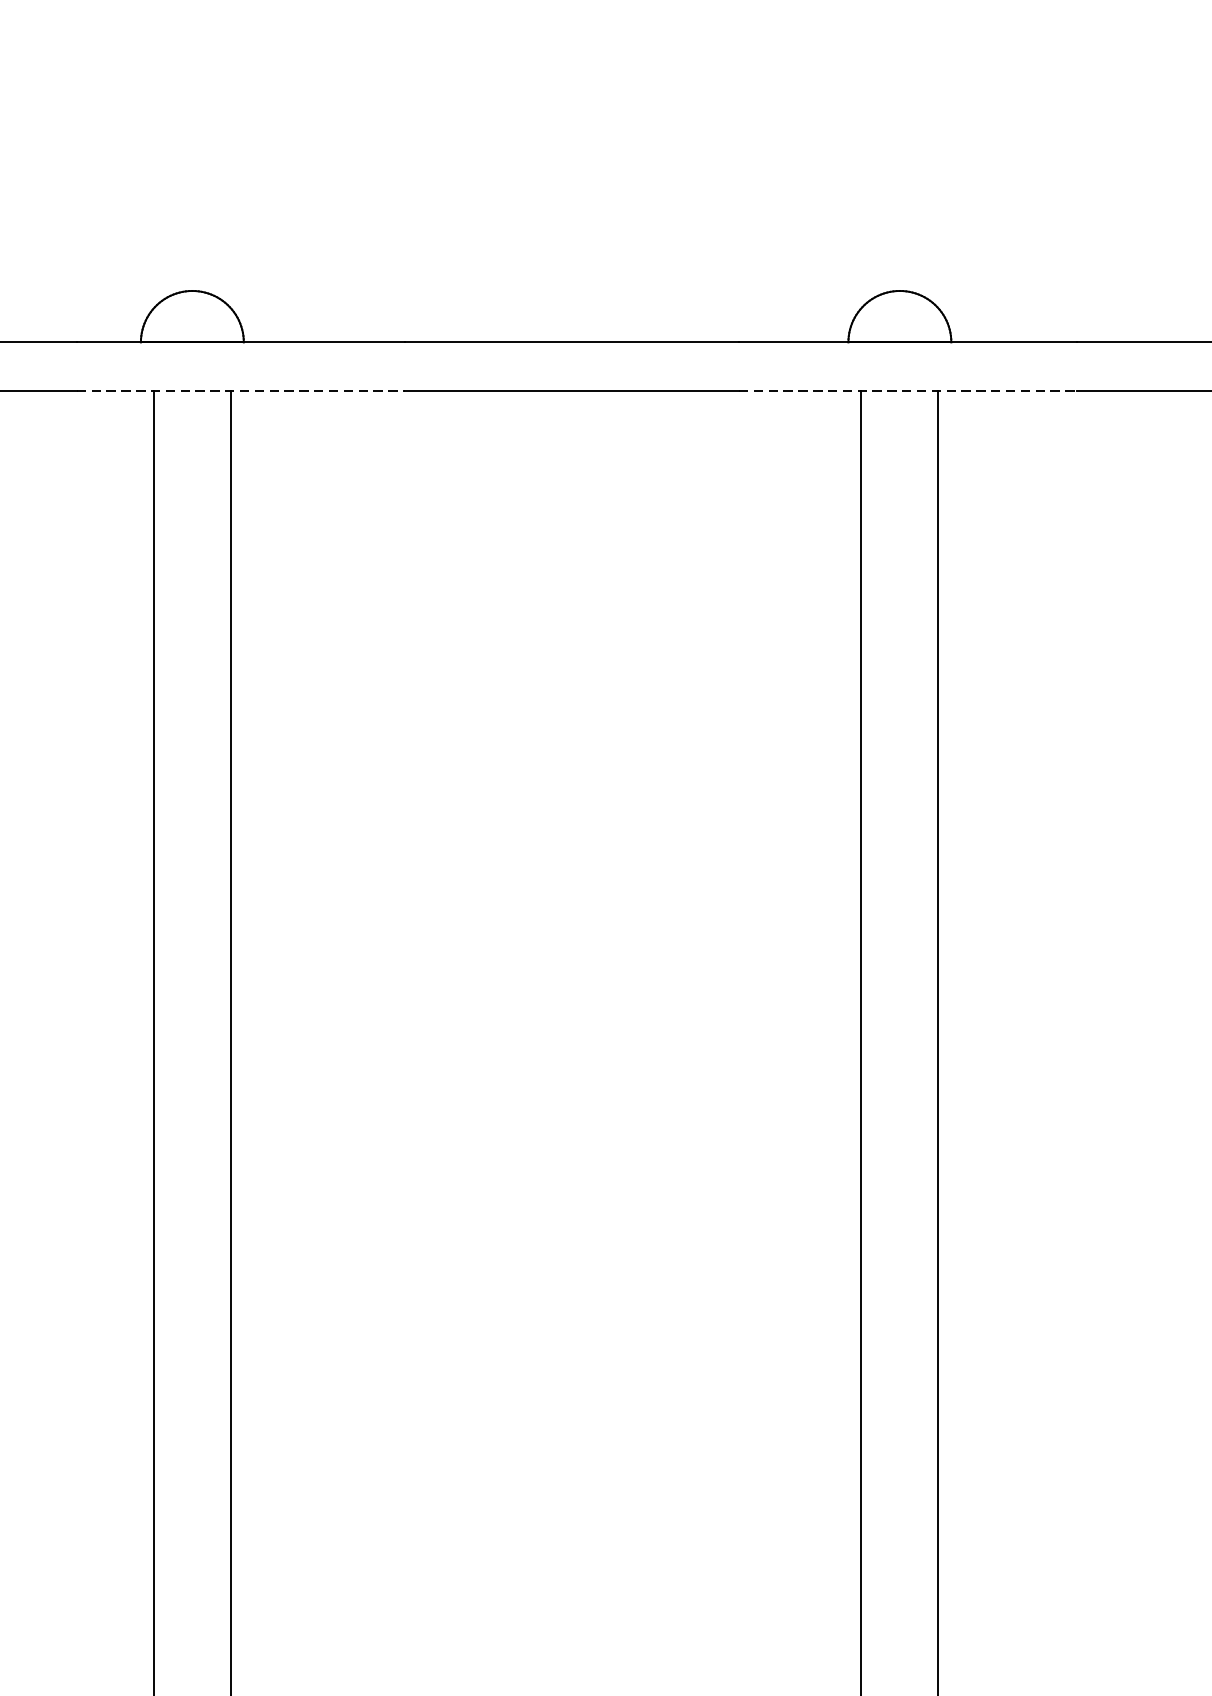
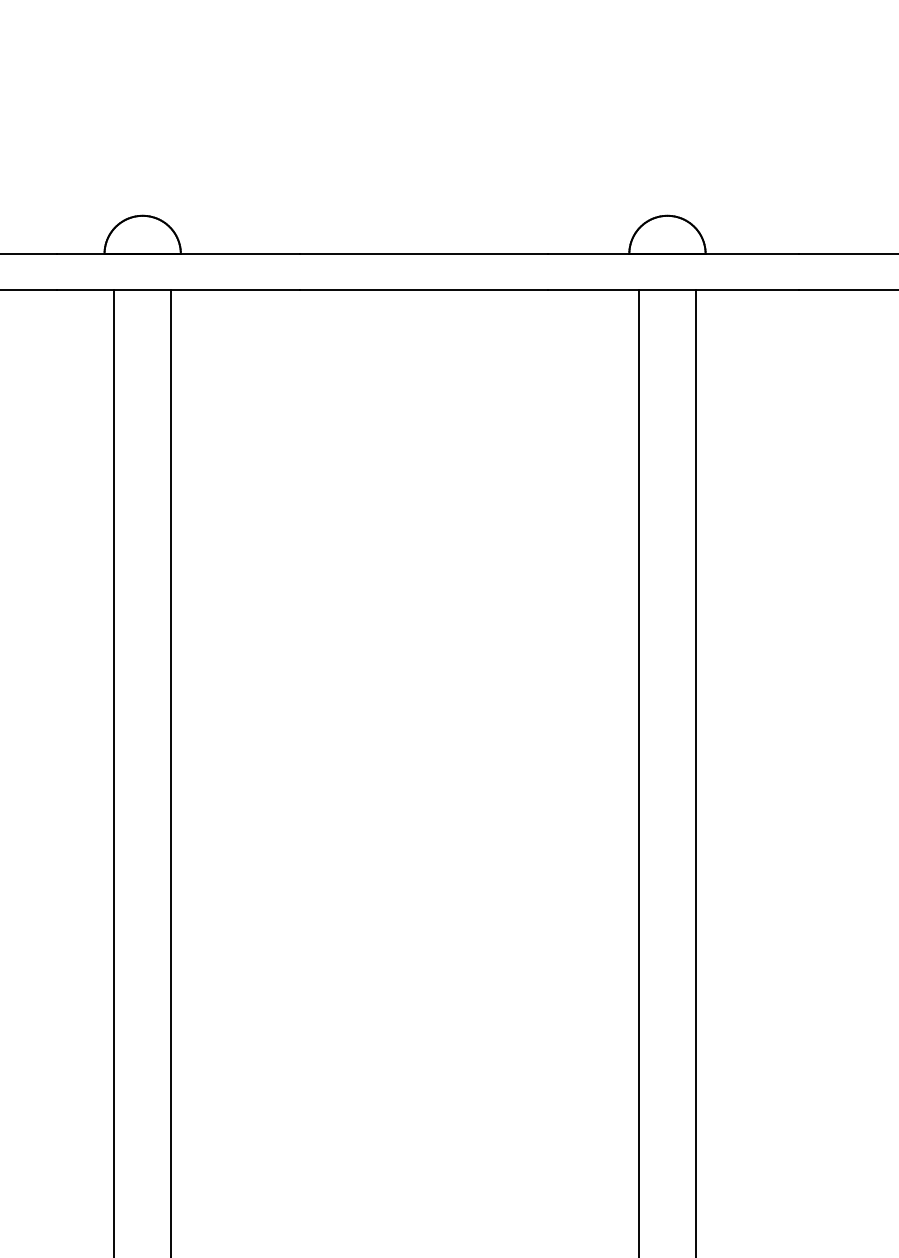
line: (240, 391) -> (178, 290), dashed -> solid
line: (907, 391) -> (673, 290), dashed -> solid

